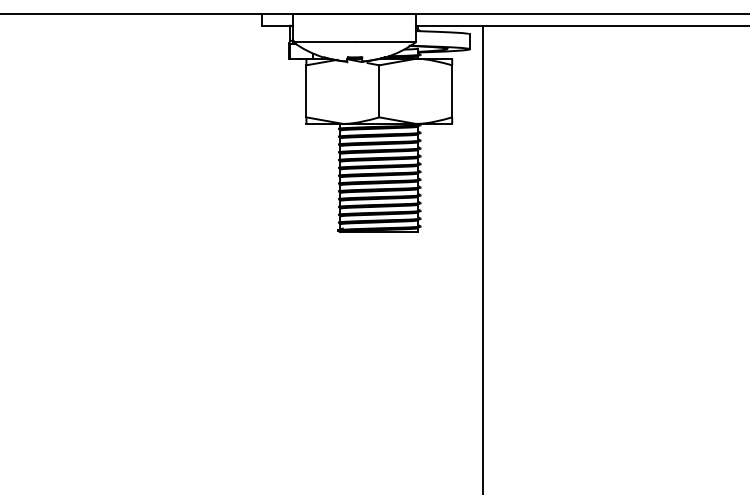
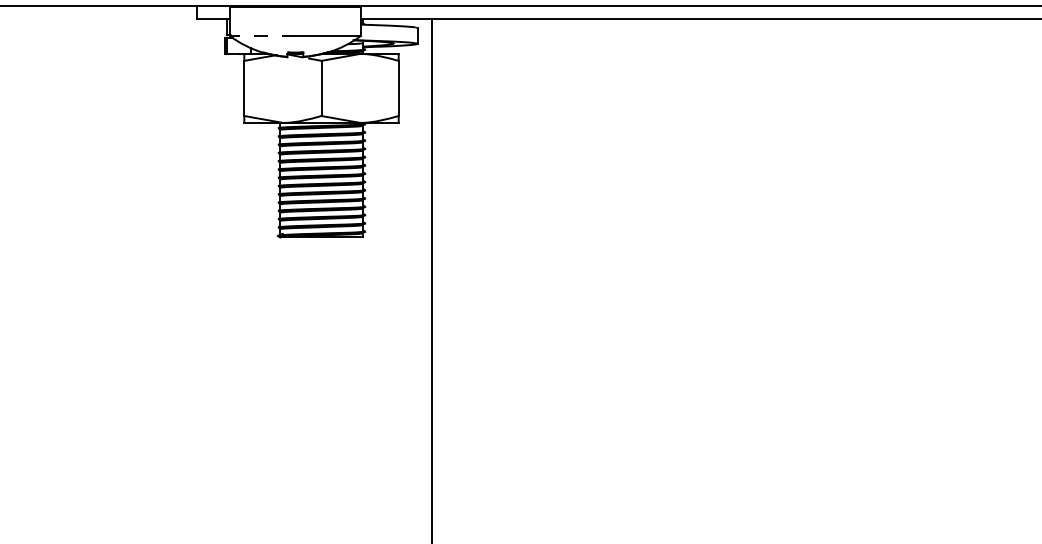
line: (323, 42) -> (262, 36), solid -> dashed

